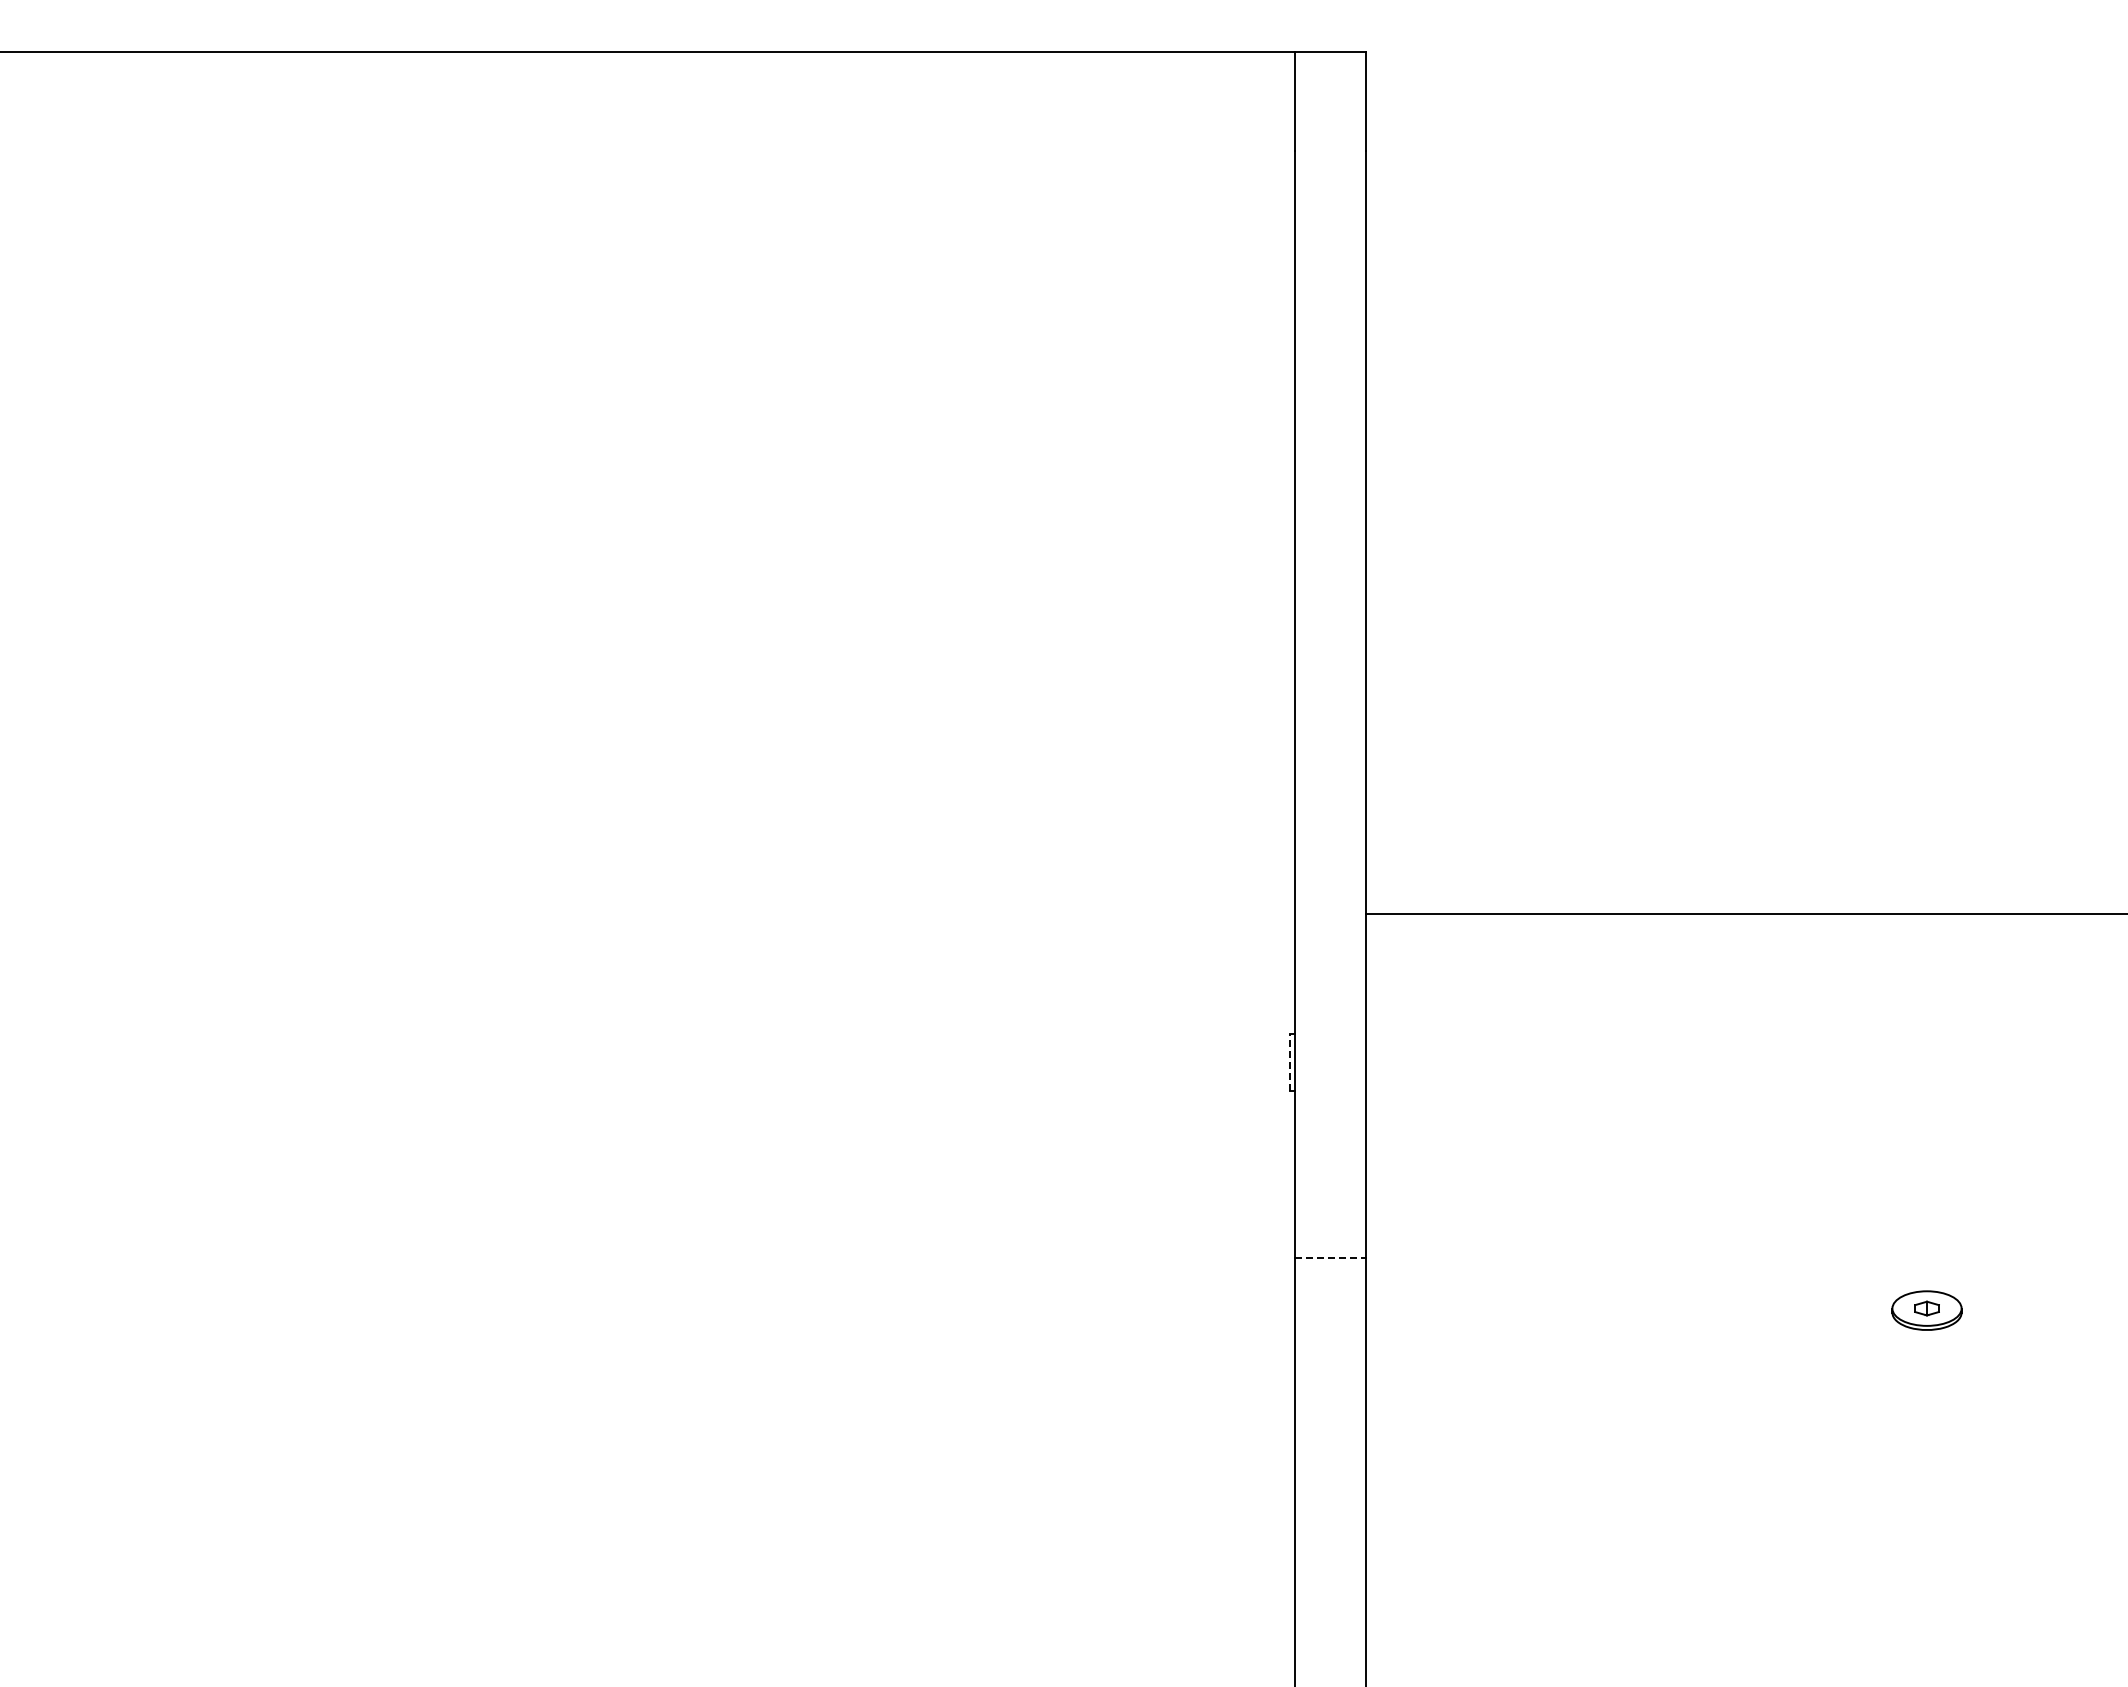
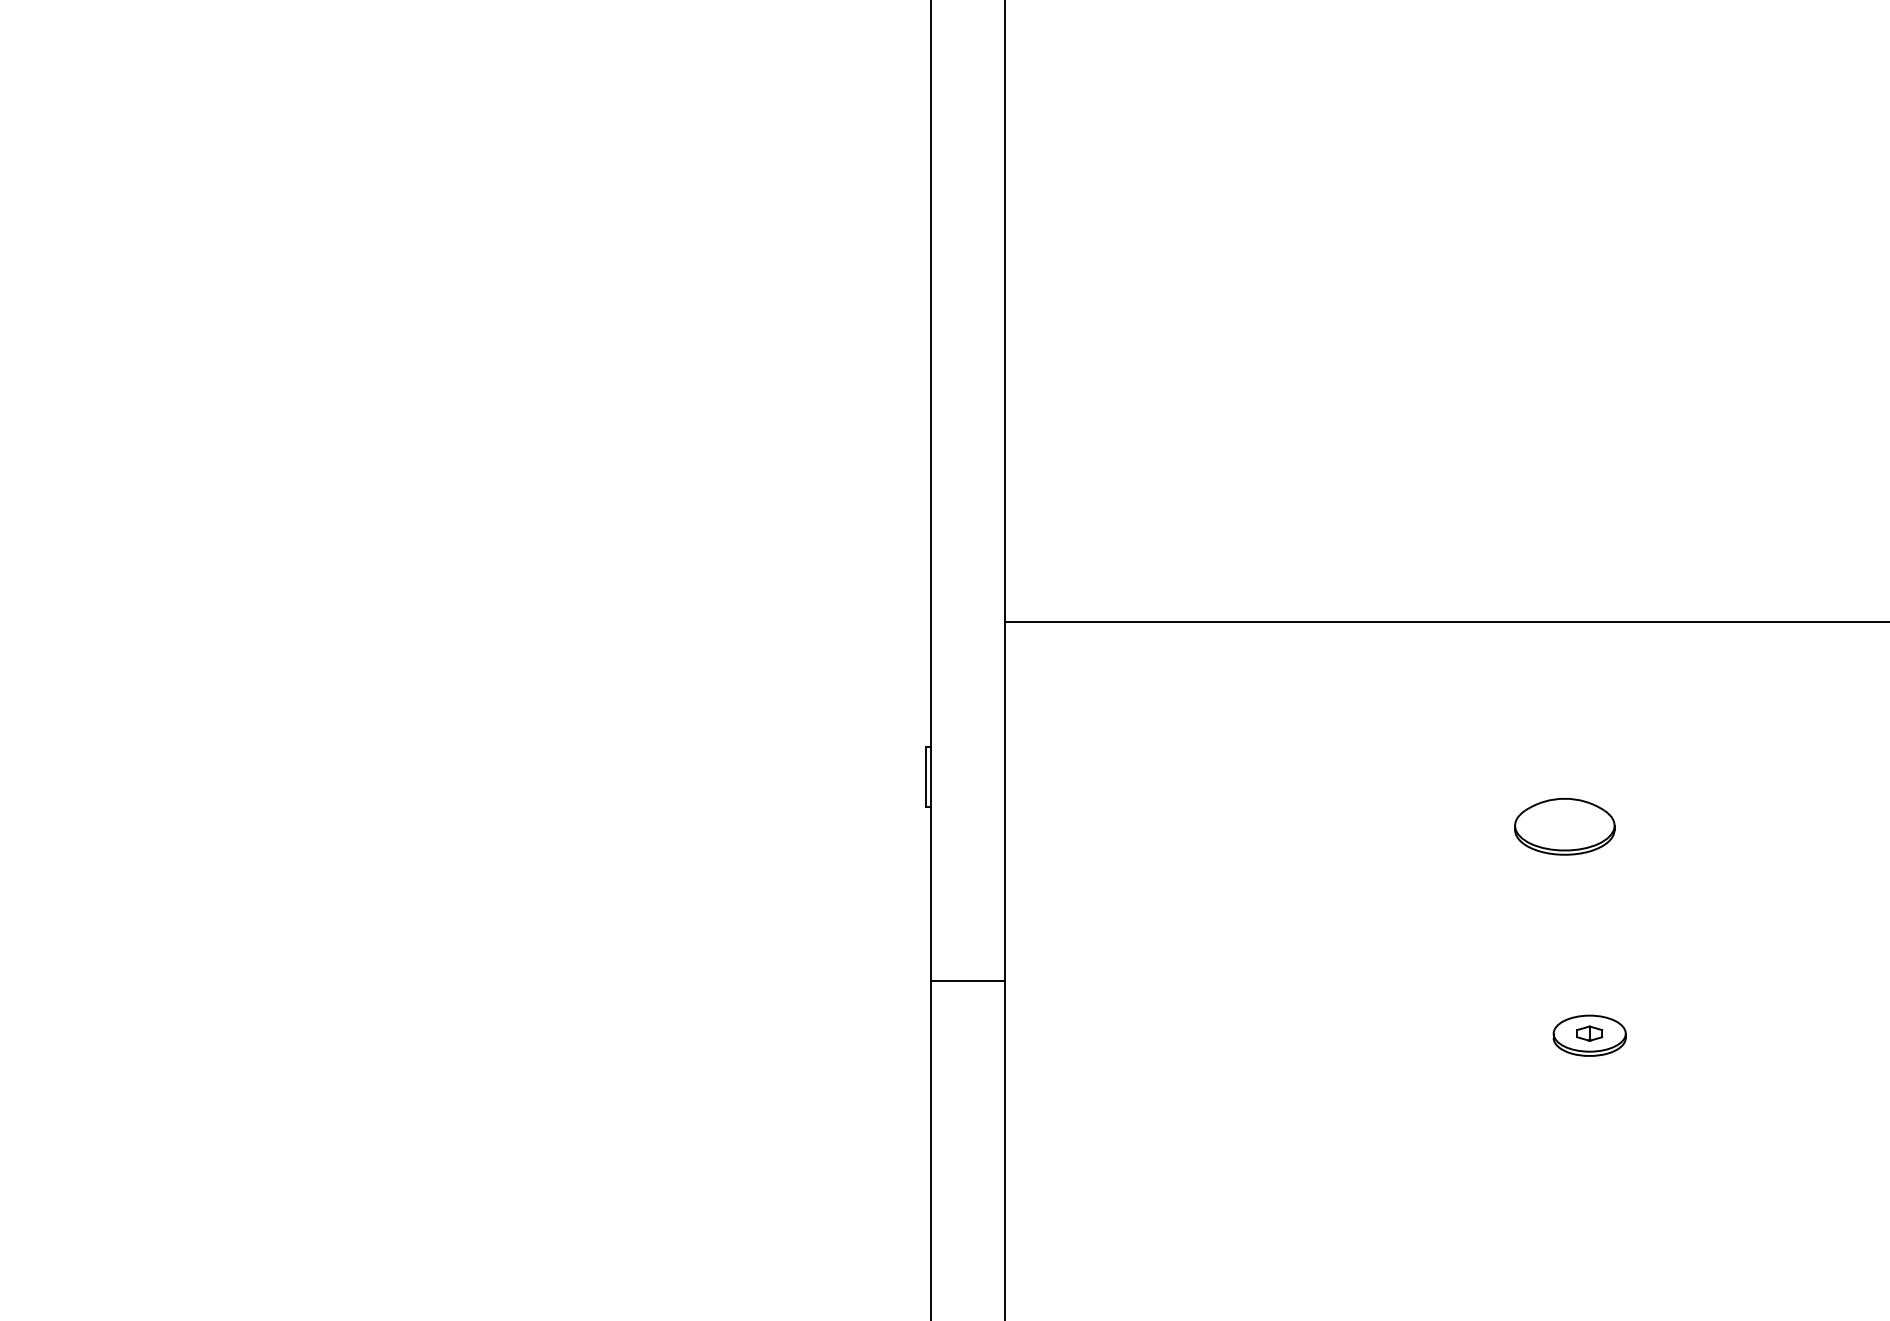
line: (1289, 1062) -> (925, 777), dashed -> solid
part: (1902, 1109) -> (1564, 826), added
line: (1330, 1257) -> (968, 980), dashed -> solid

